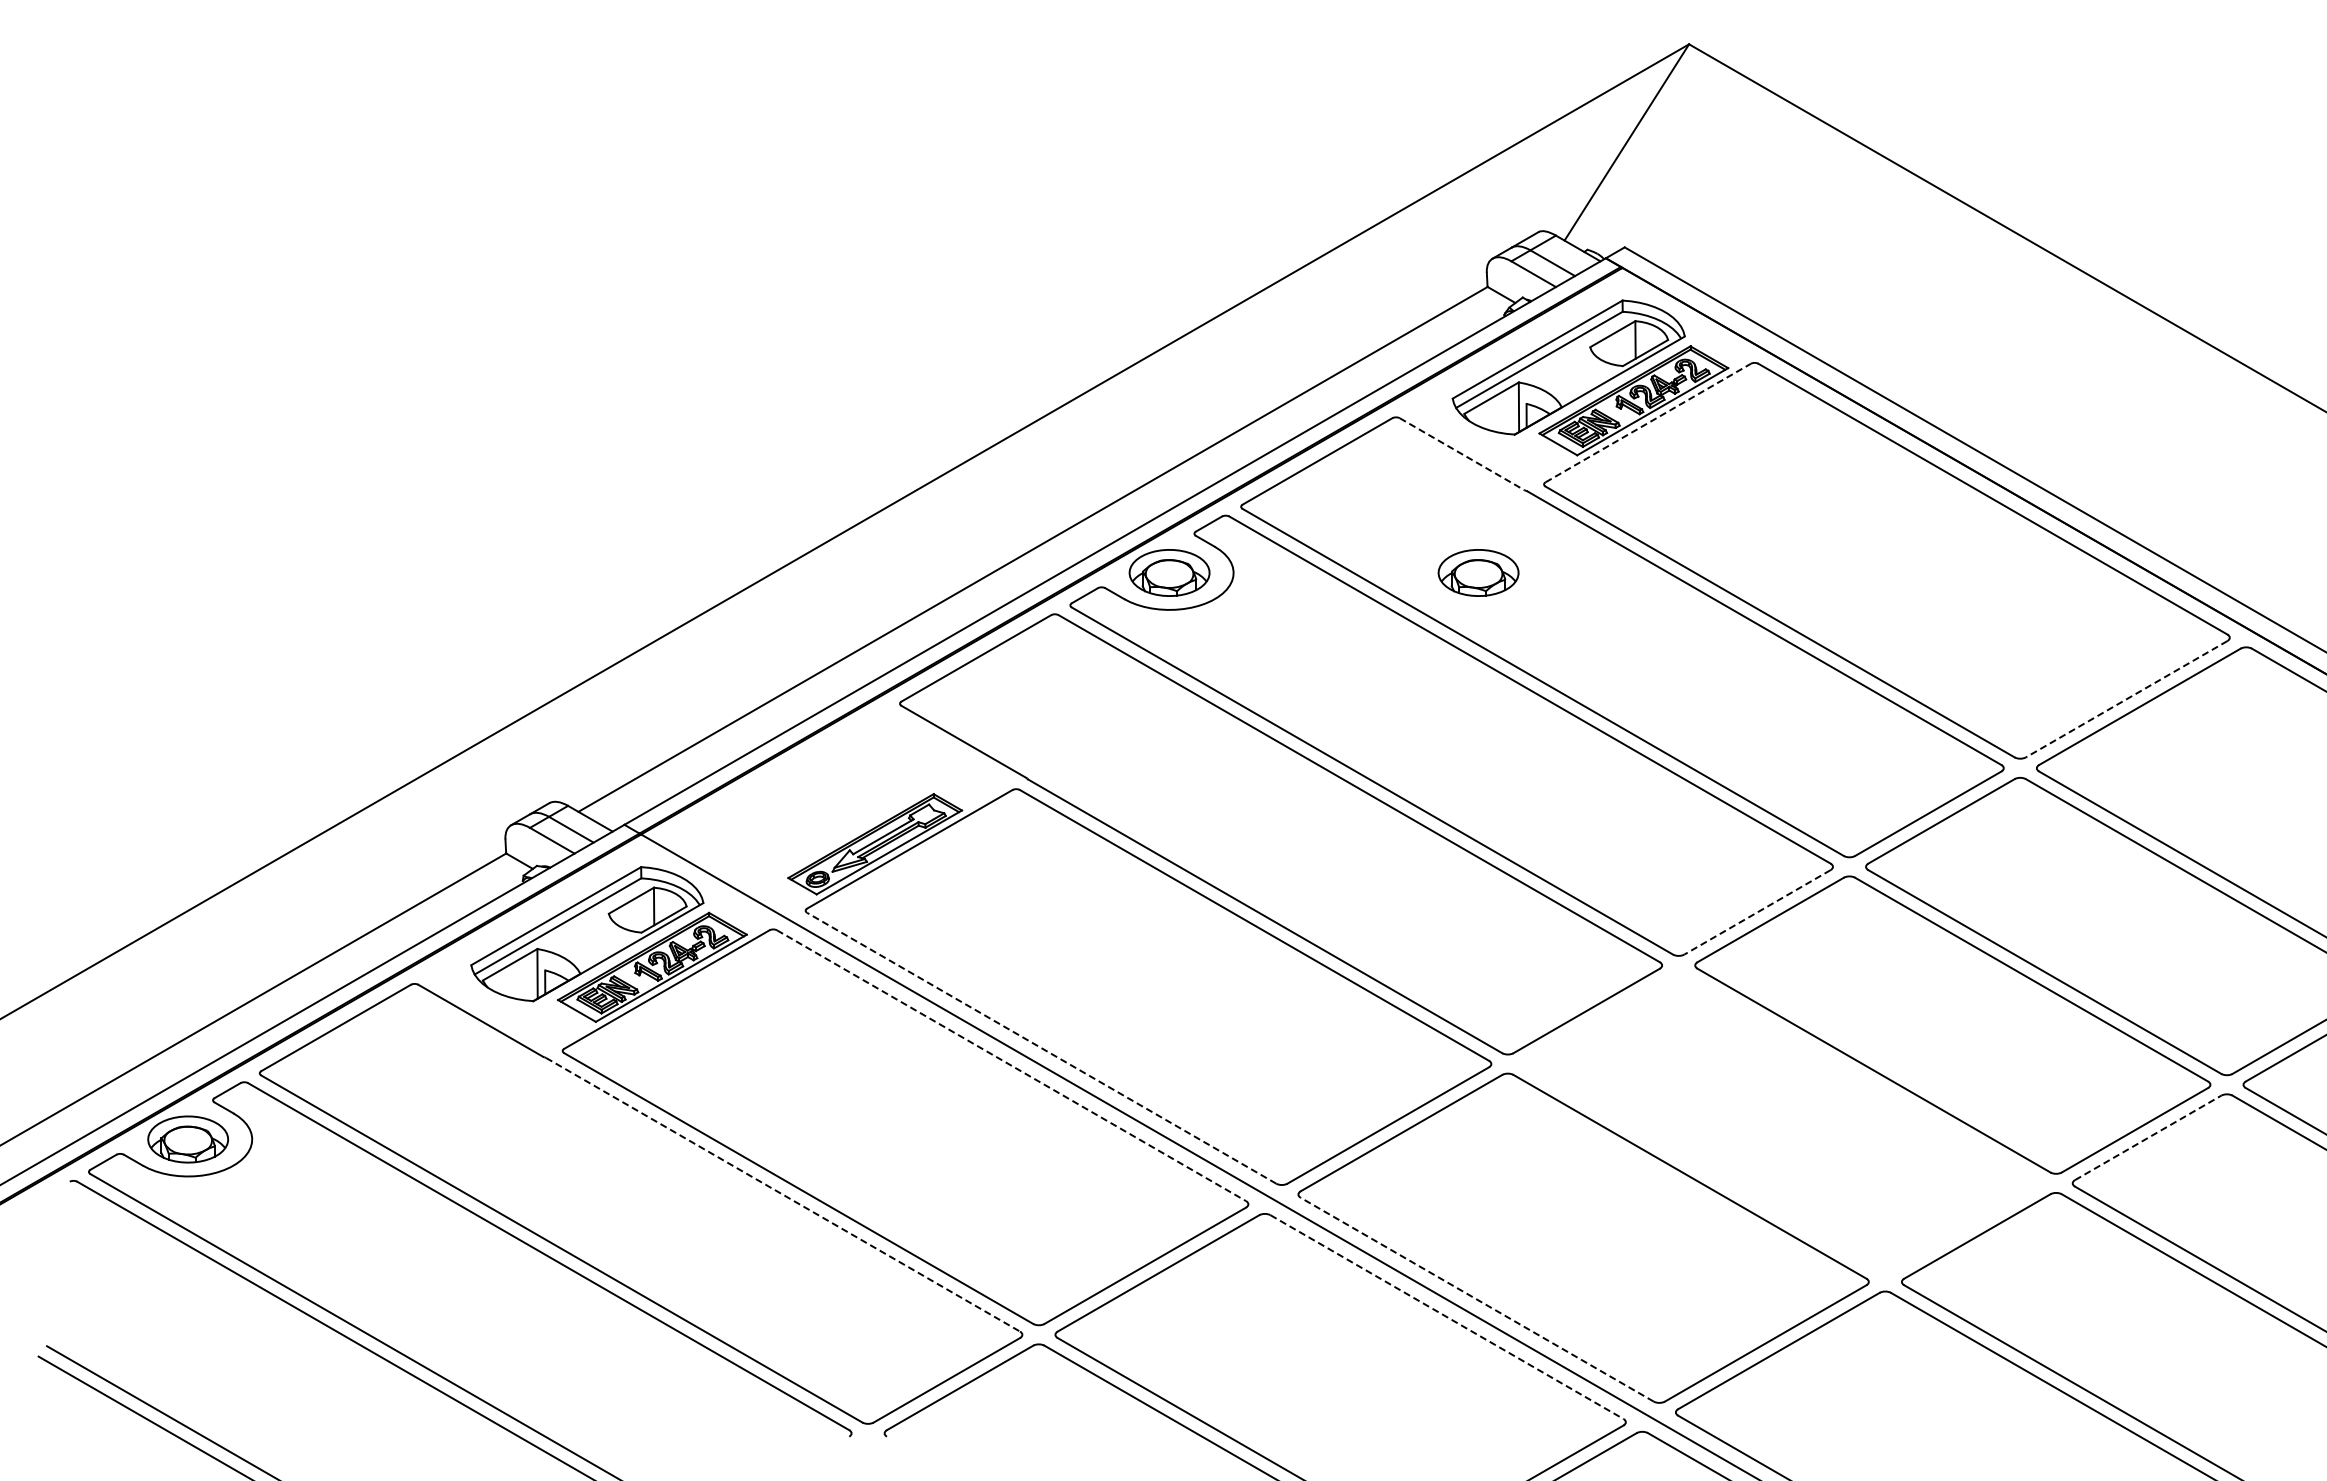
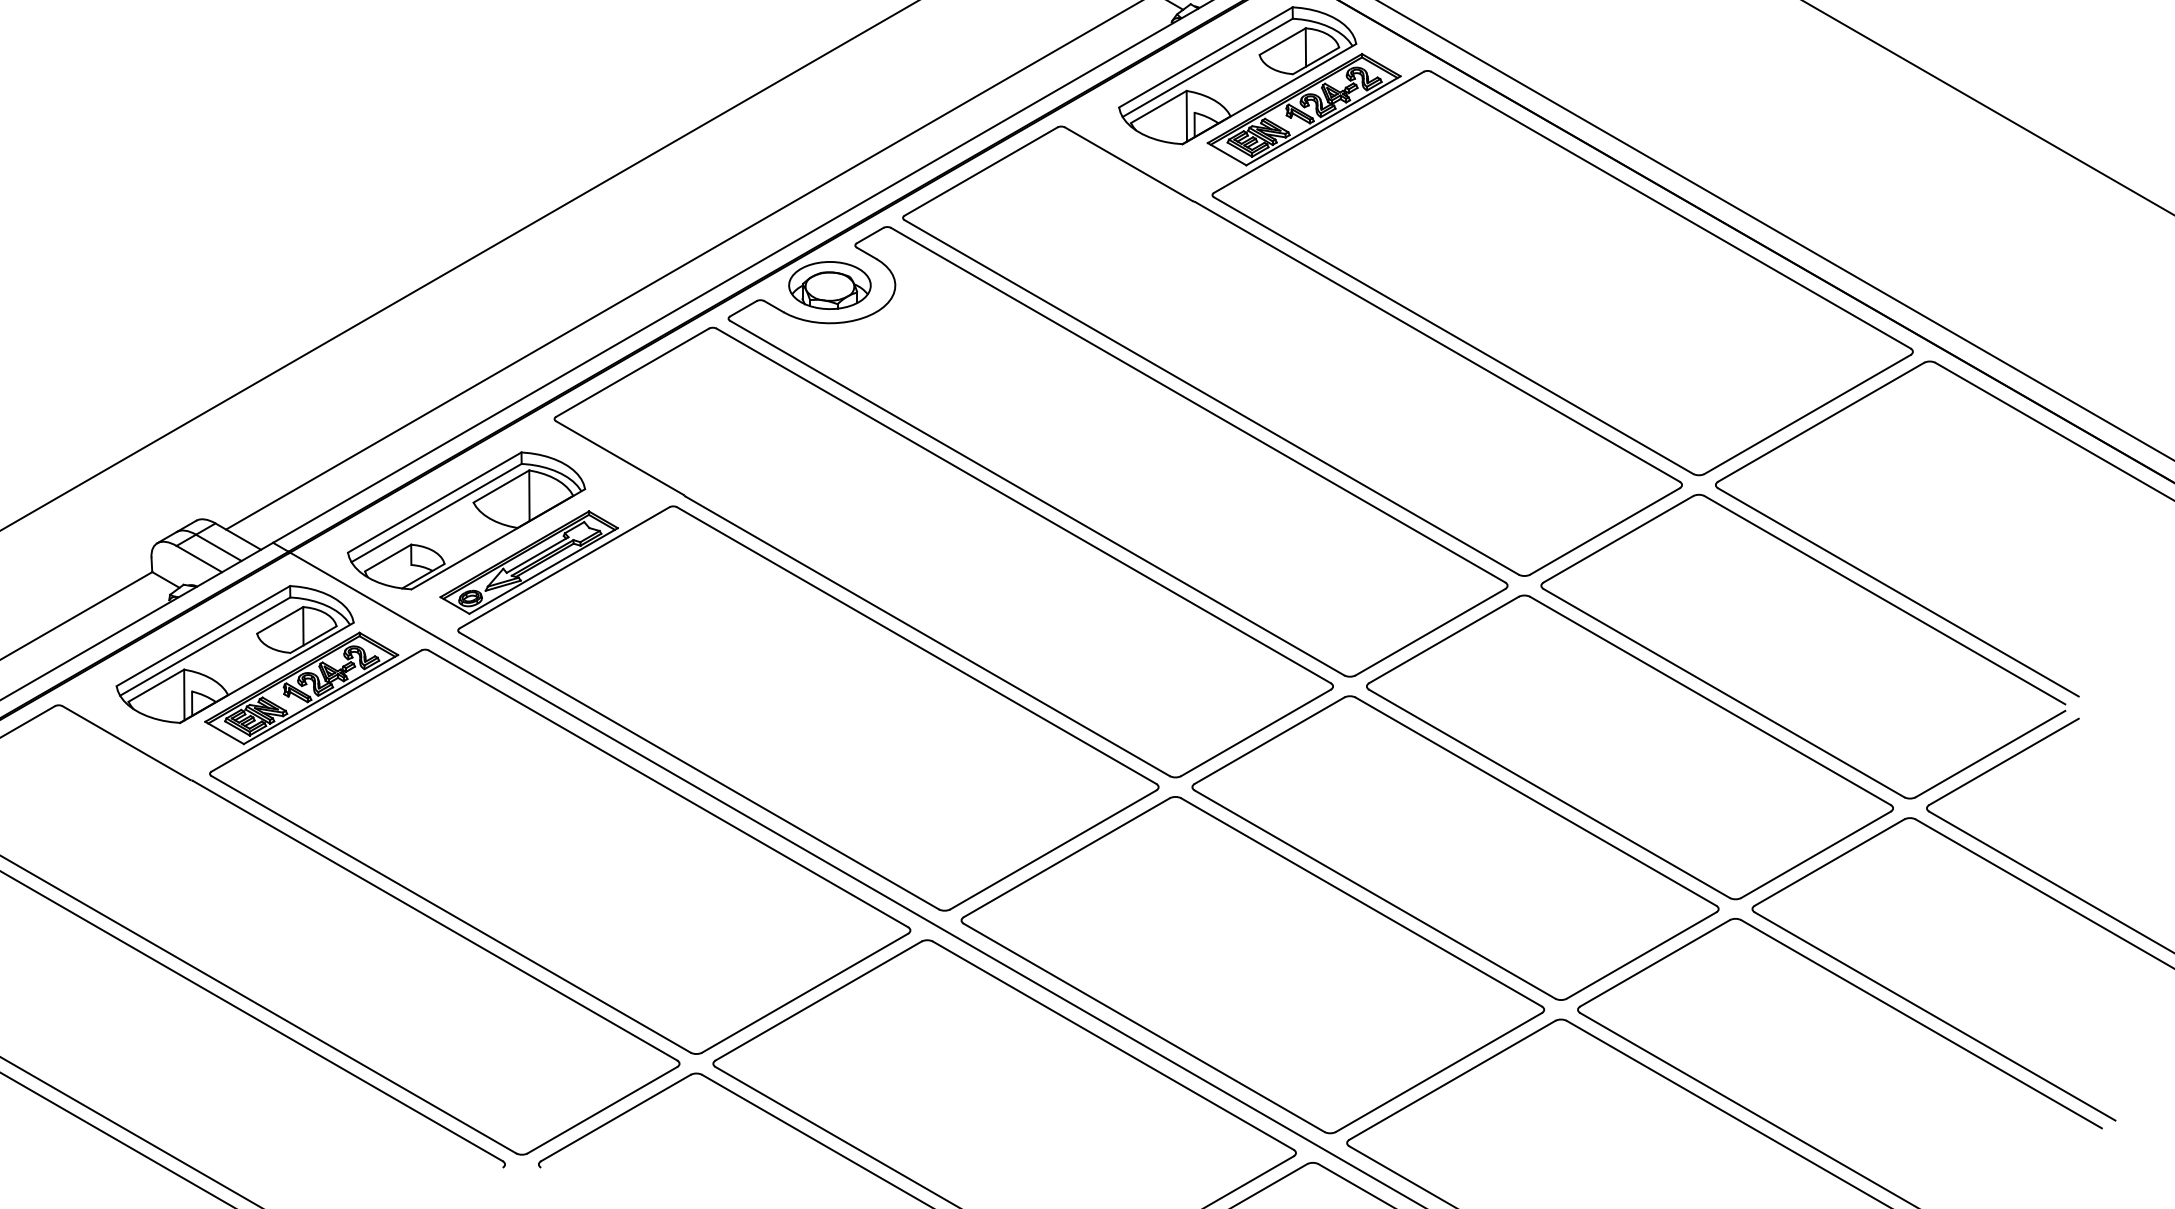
line: (1648, 423) -> (1319, 132), dashed -> solid
line: (1462, 454) -> (1129, 164), dashed -> solid
part: (1478, 572) -> (1145, 285), removed
line: (2126, 699) -> (1807, 414), dashed -> solid
part: (813, 803) -> (466, 521), added
line: (1757, 912) -> (1430, 632), dashed -> solid
line: (1041, 1048) -> (699, 771), dashed -> solid
line: (1011, 1065) -> (668, 788), dashed -> solid
part: (1781, 1123) -> (1455, 847), added
line: (2148, 1137) -> (1829, 862), dashed -> solid
line: (783, 1194) -> (435, 920), dashed -> solid
line: (1477, 1299) -> (1144, 1027), dashed -> solid
line: (1447, 1317) -> (1113, 1046), dashed -> solid

